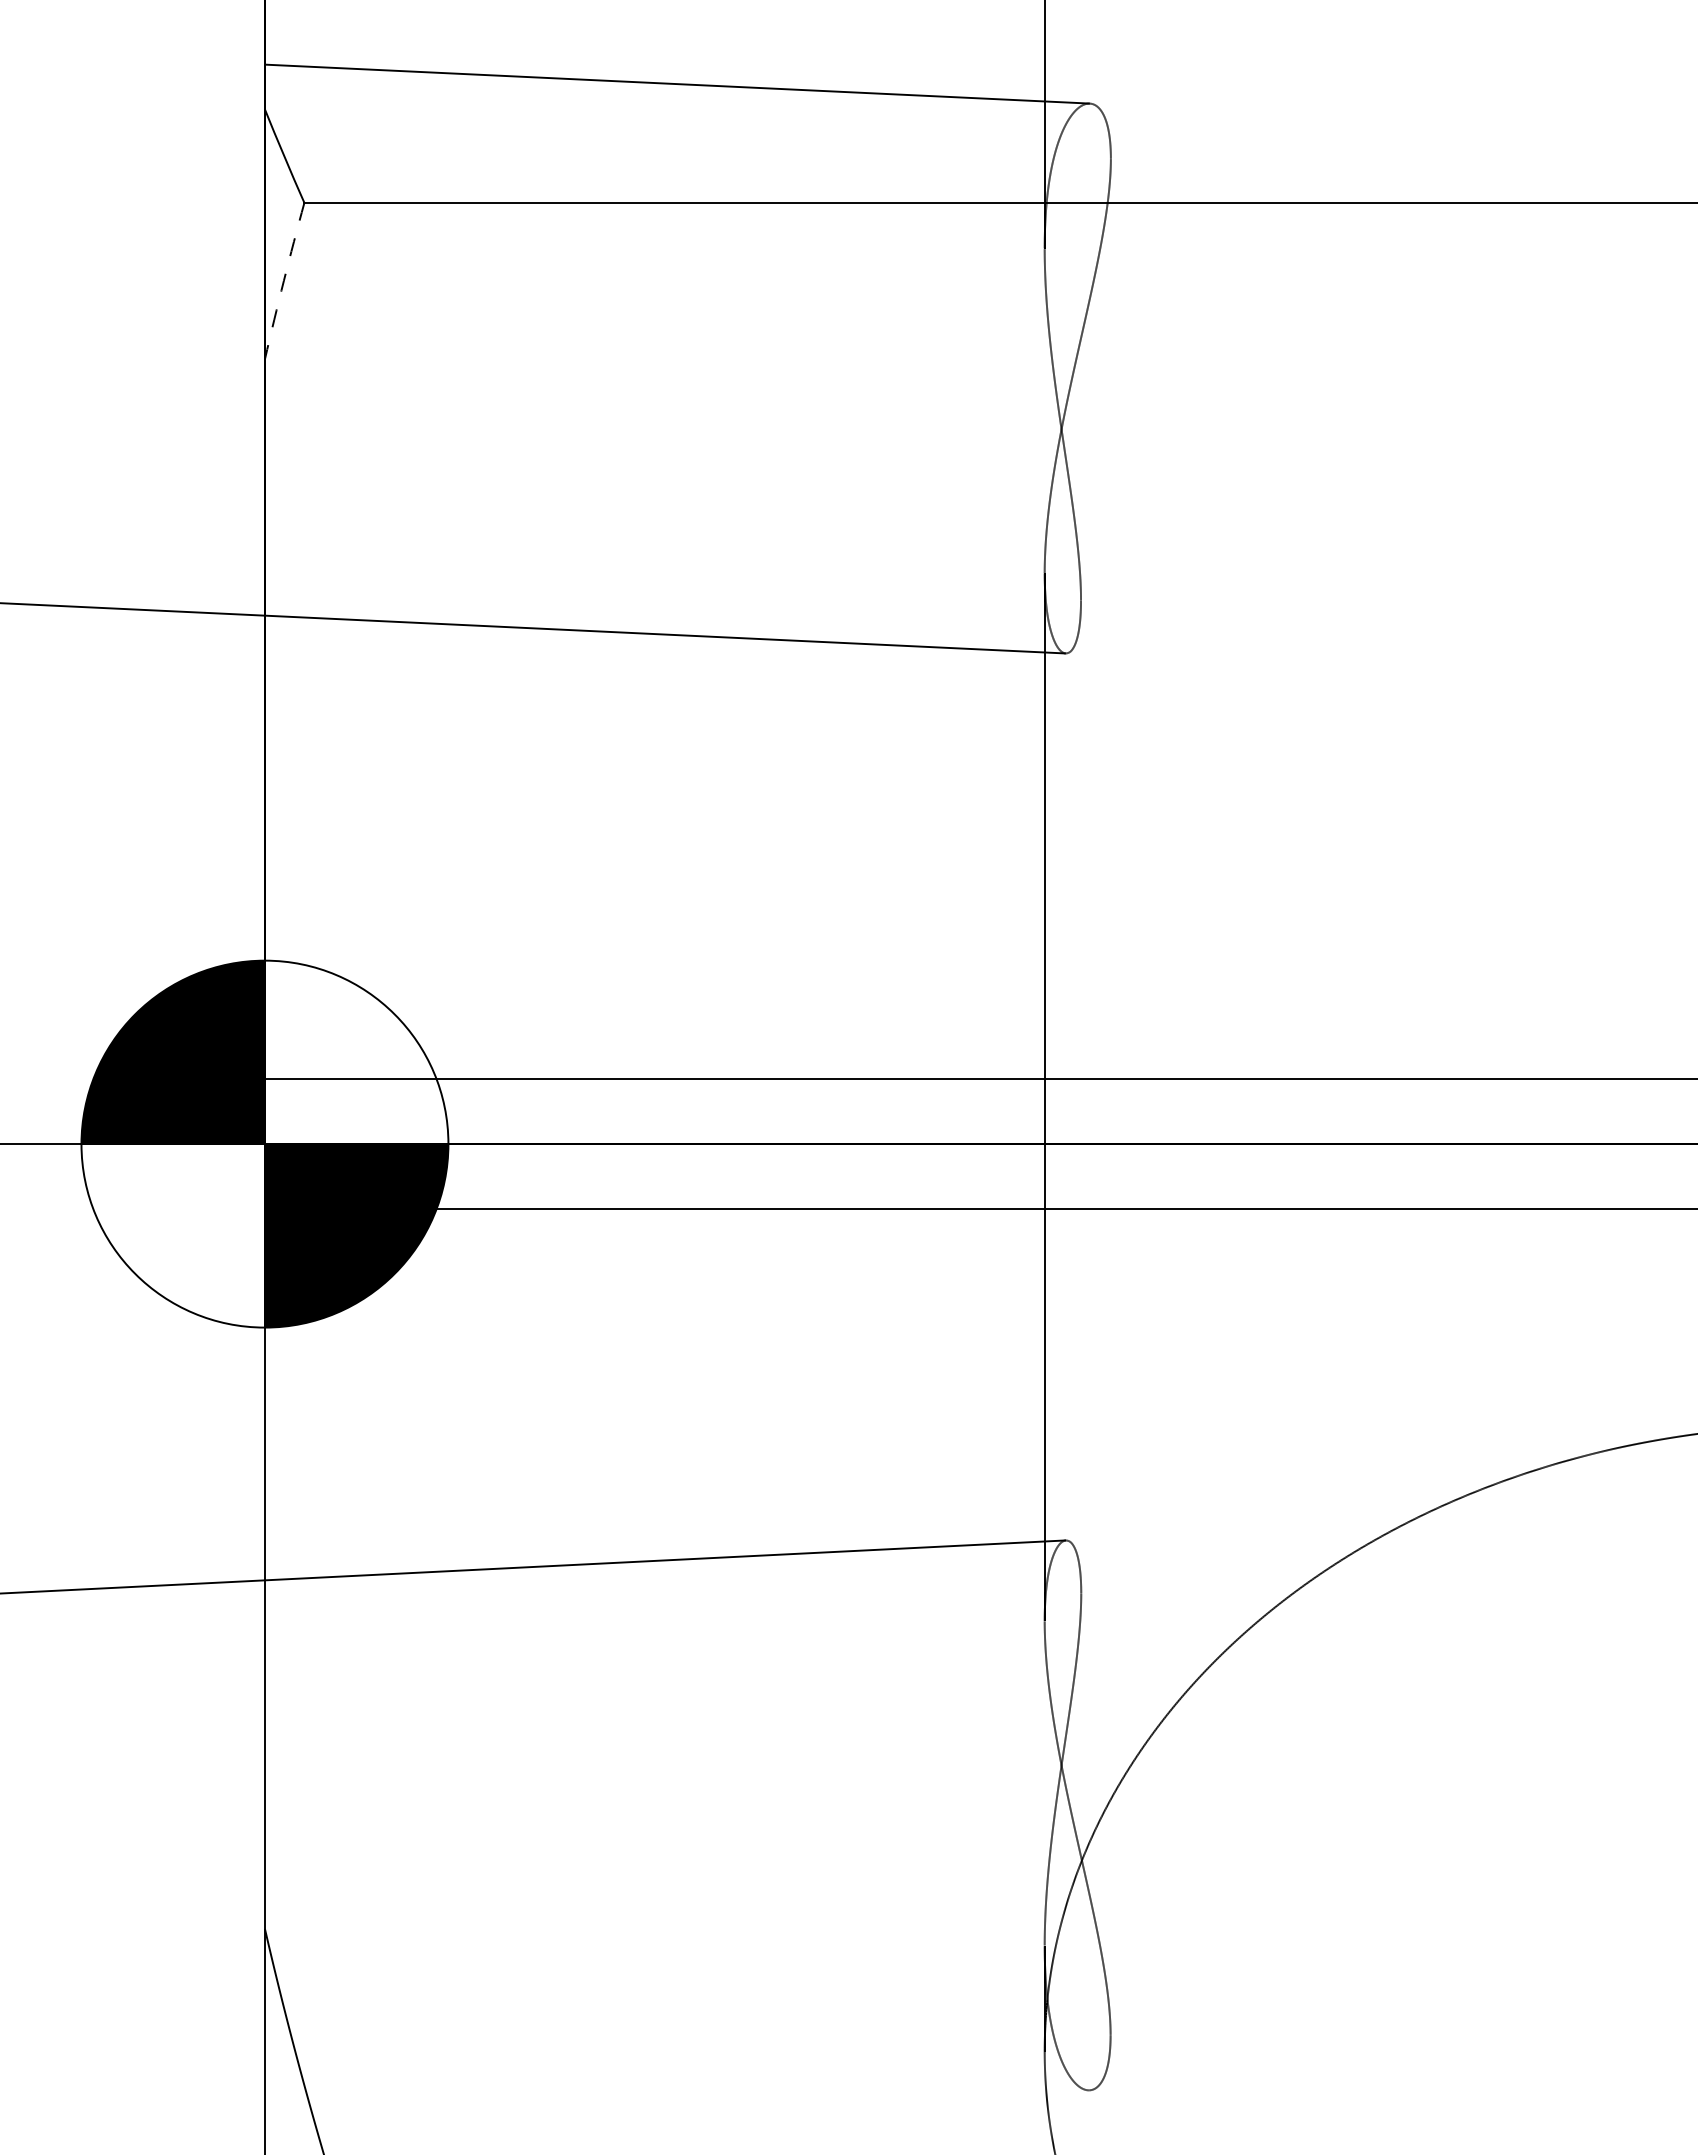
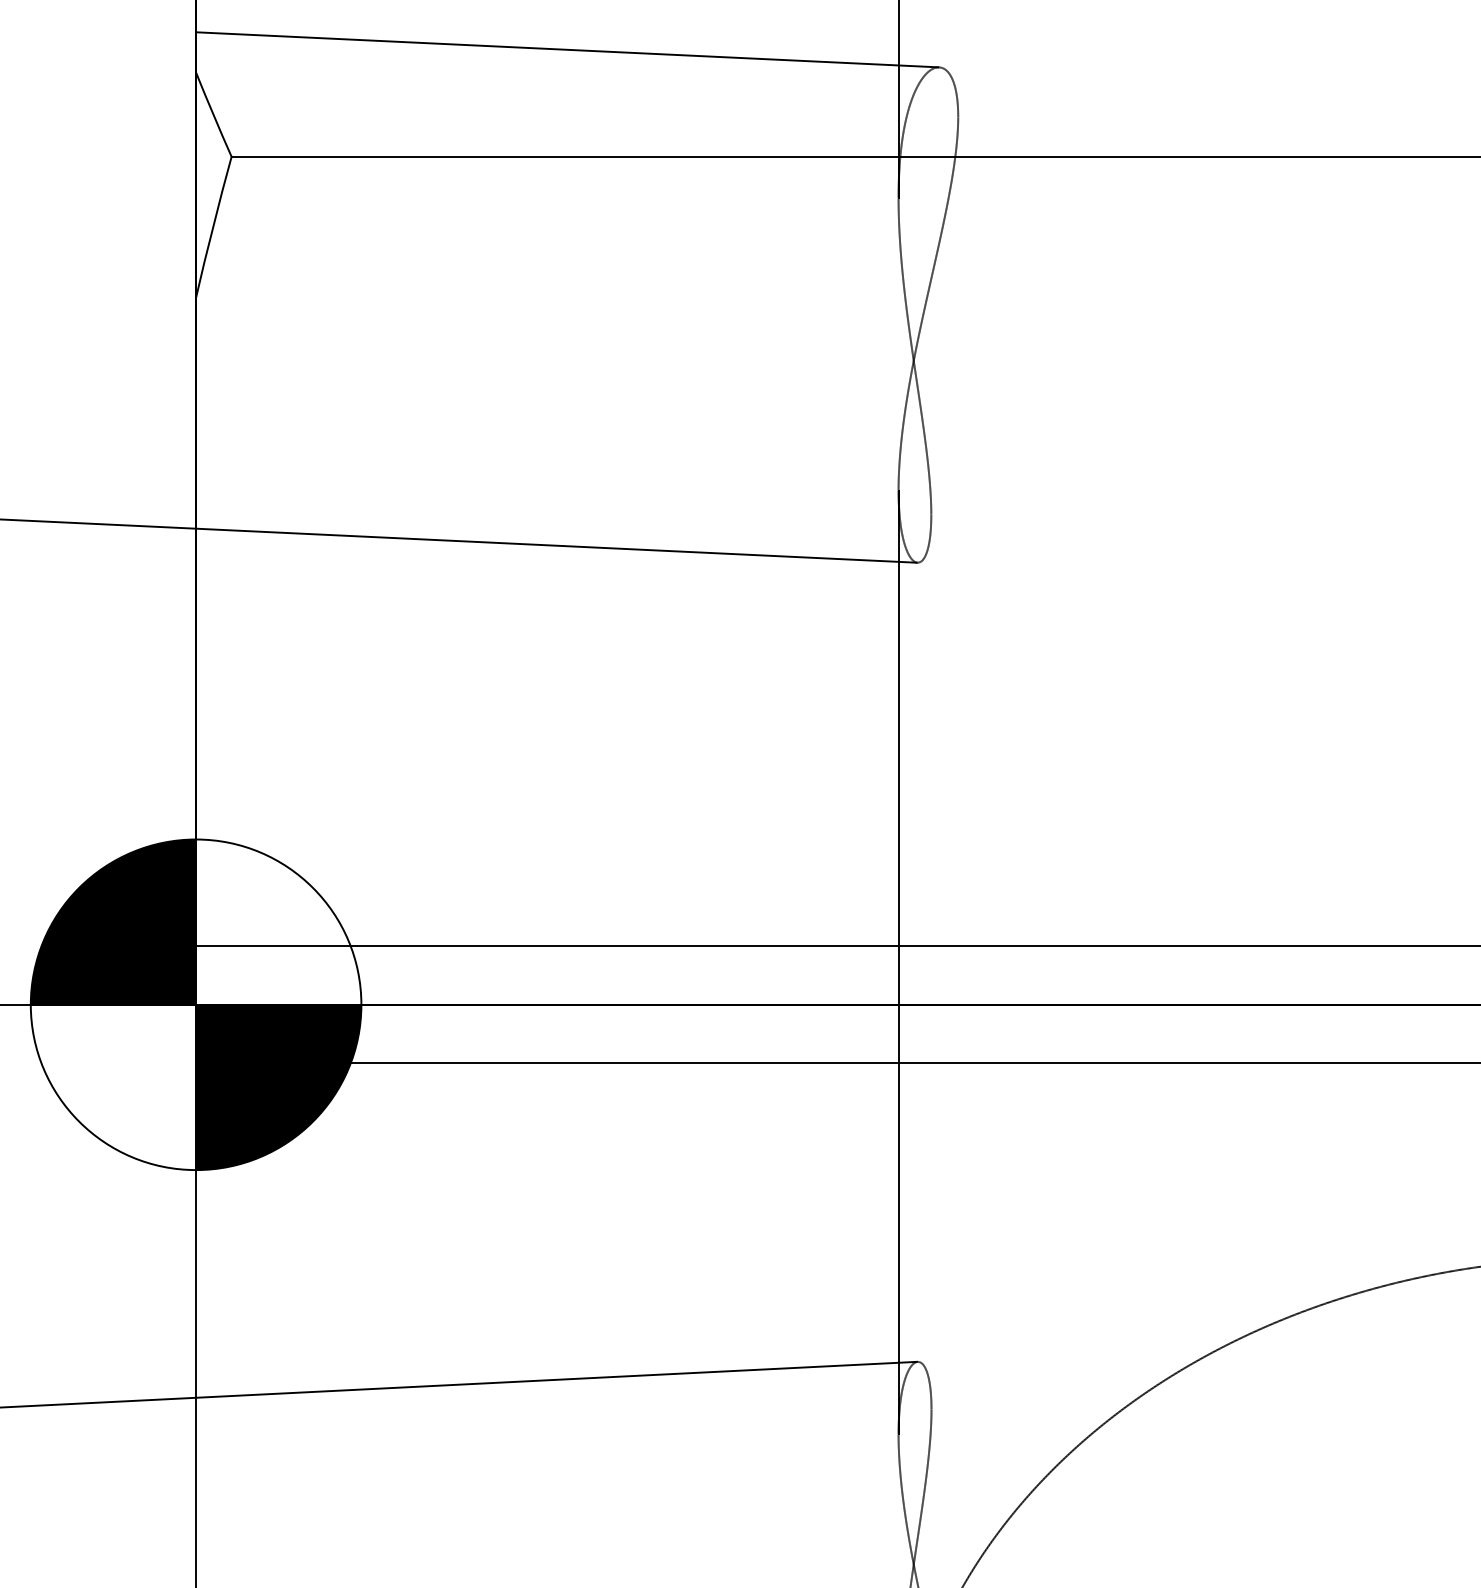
arc: (283, 280) -> (212, 226), dashed -> solid

